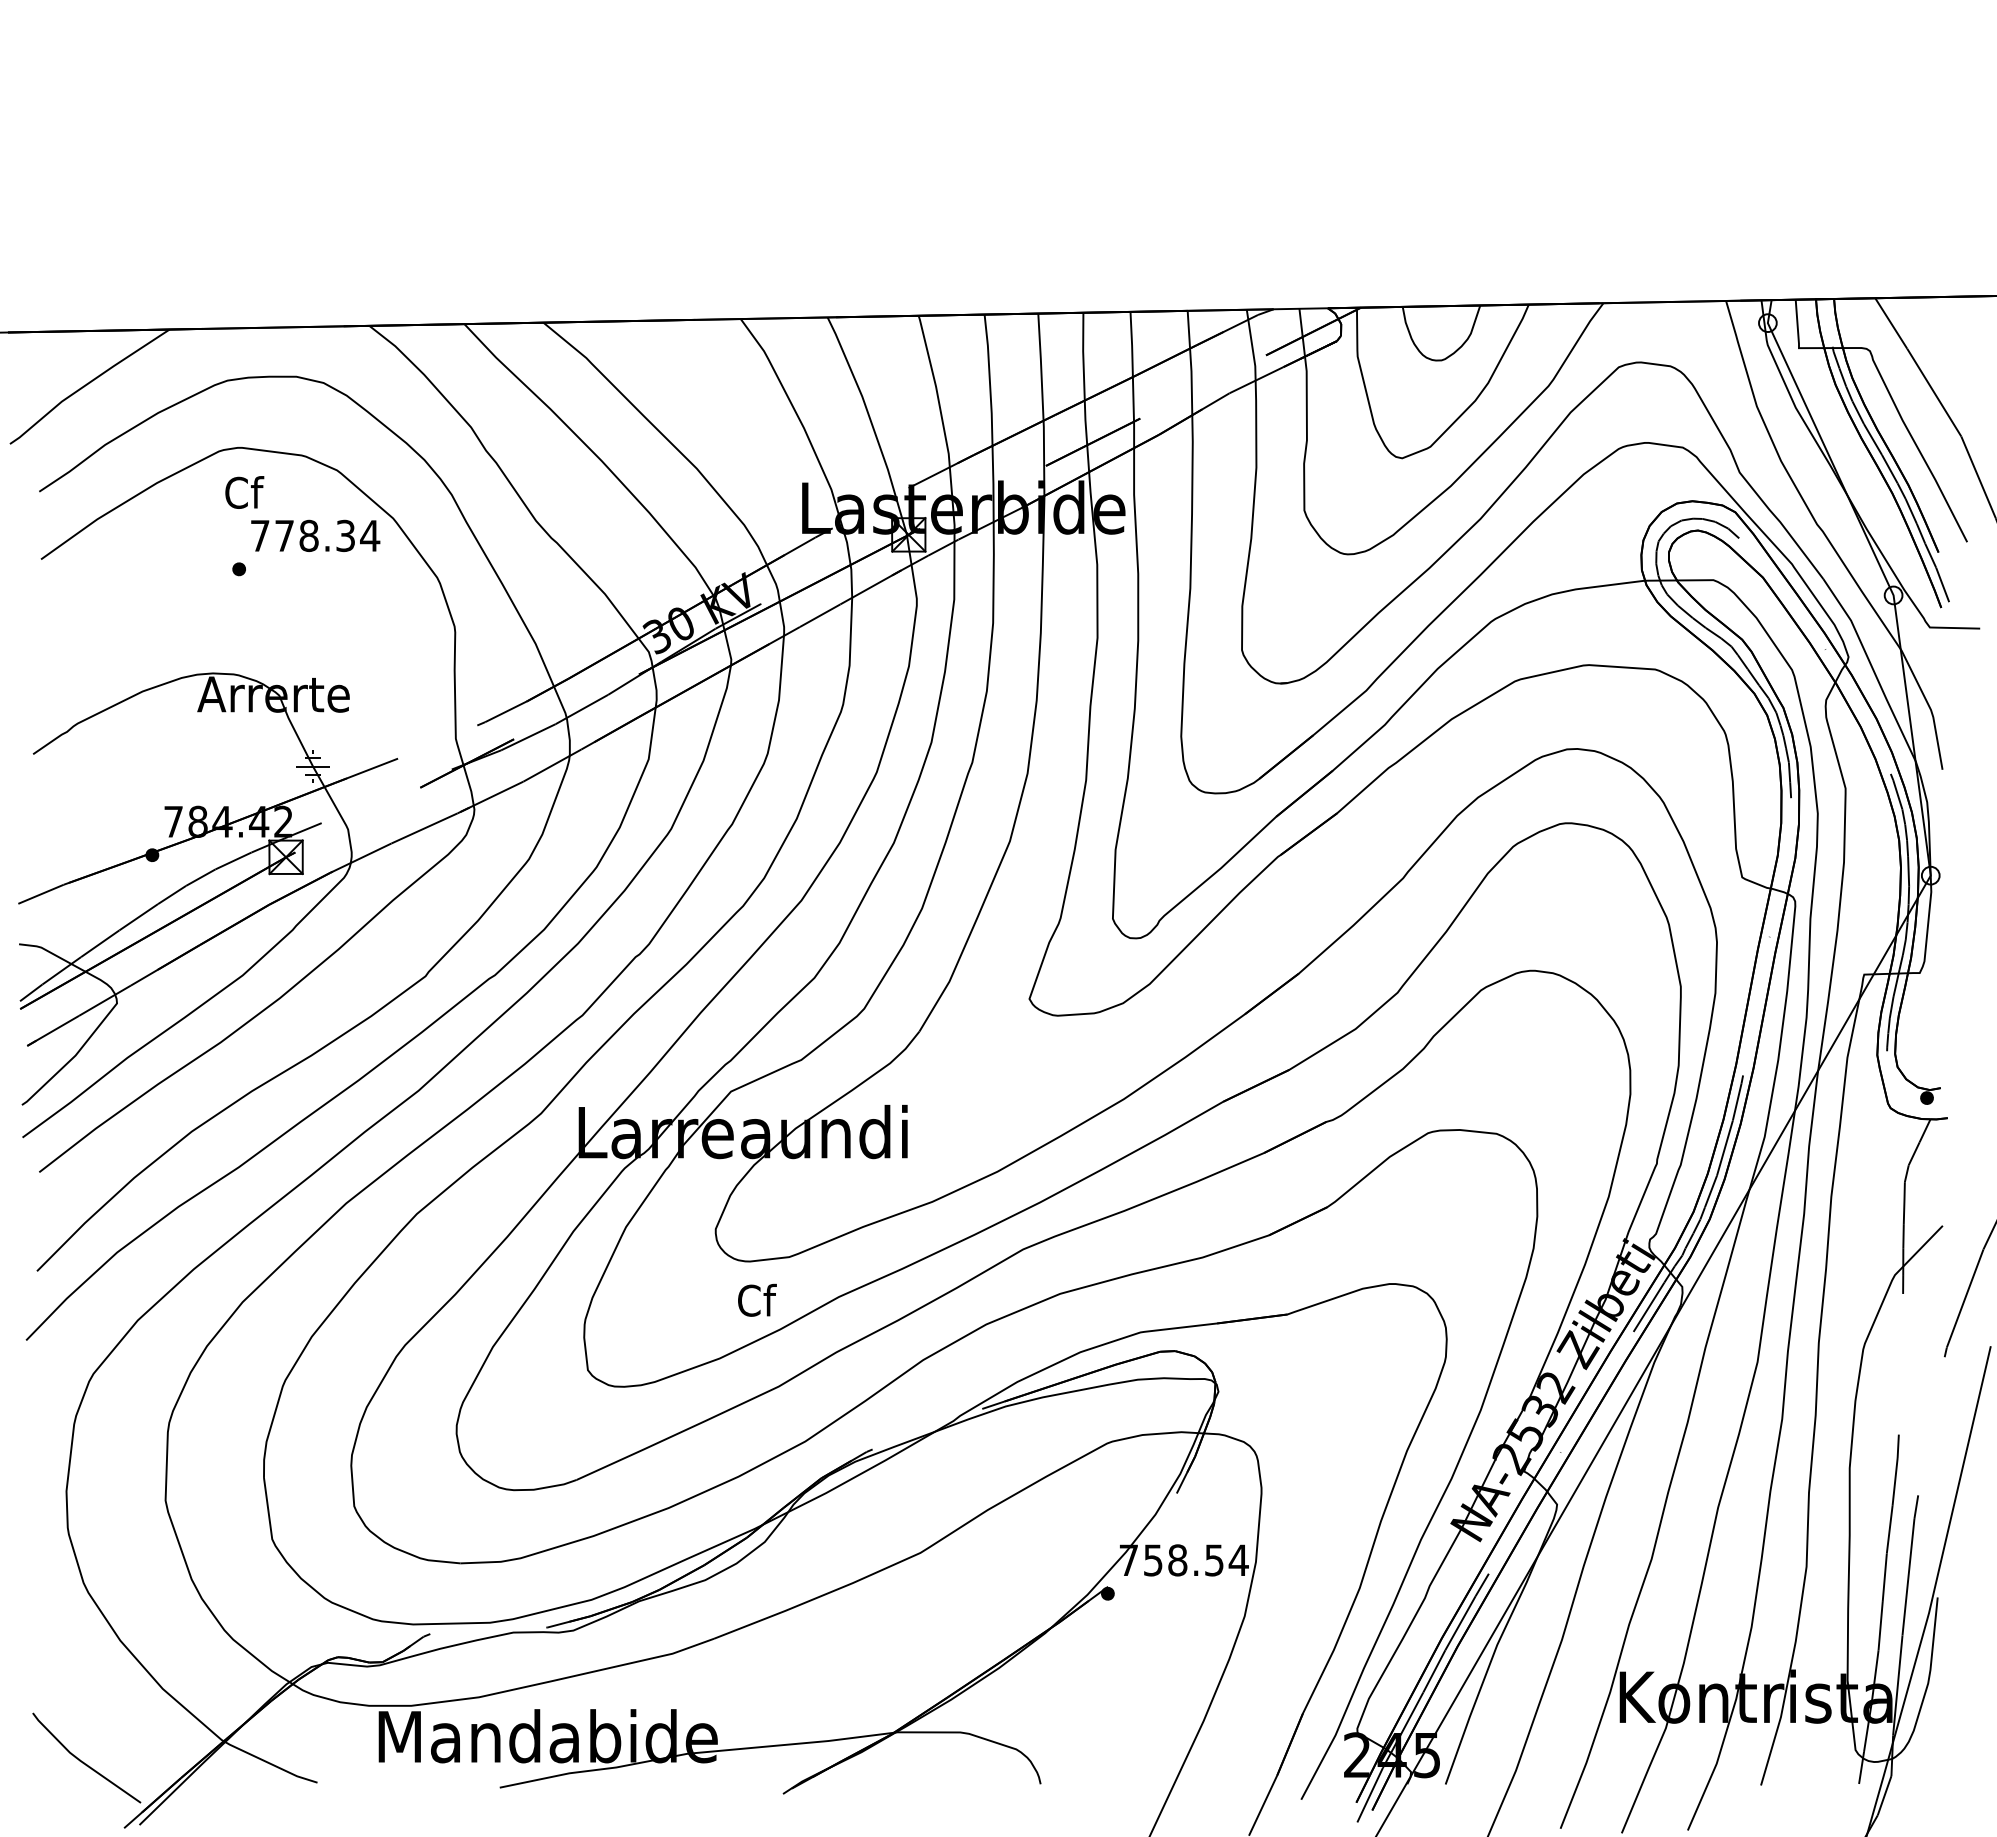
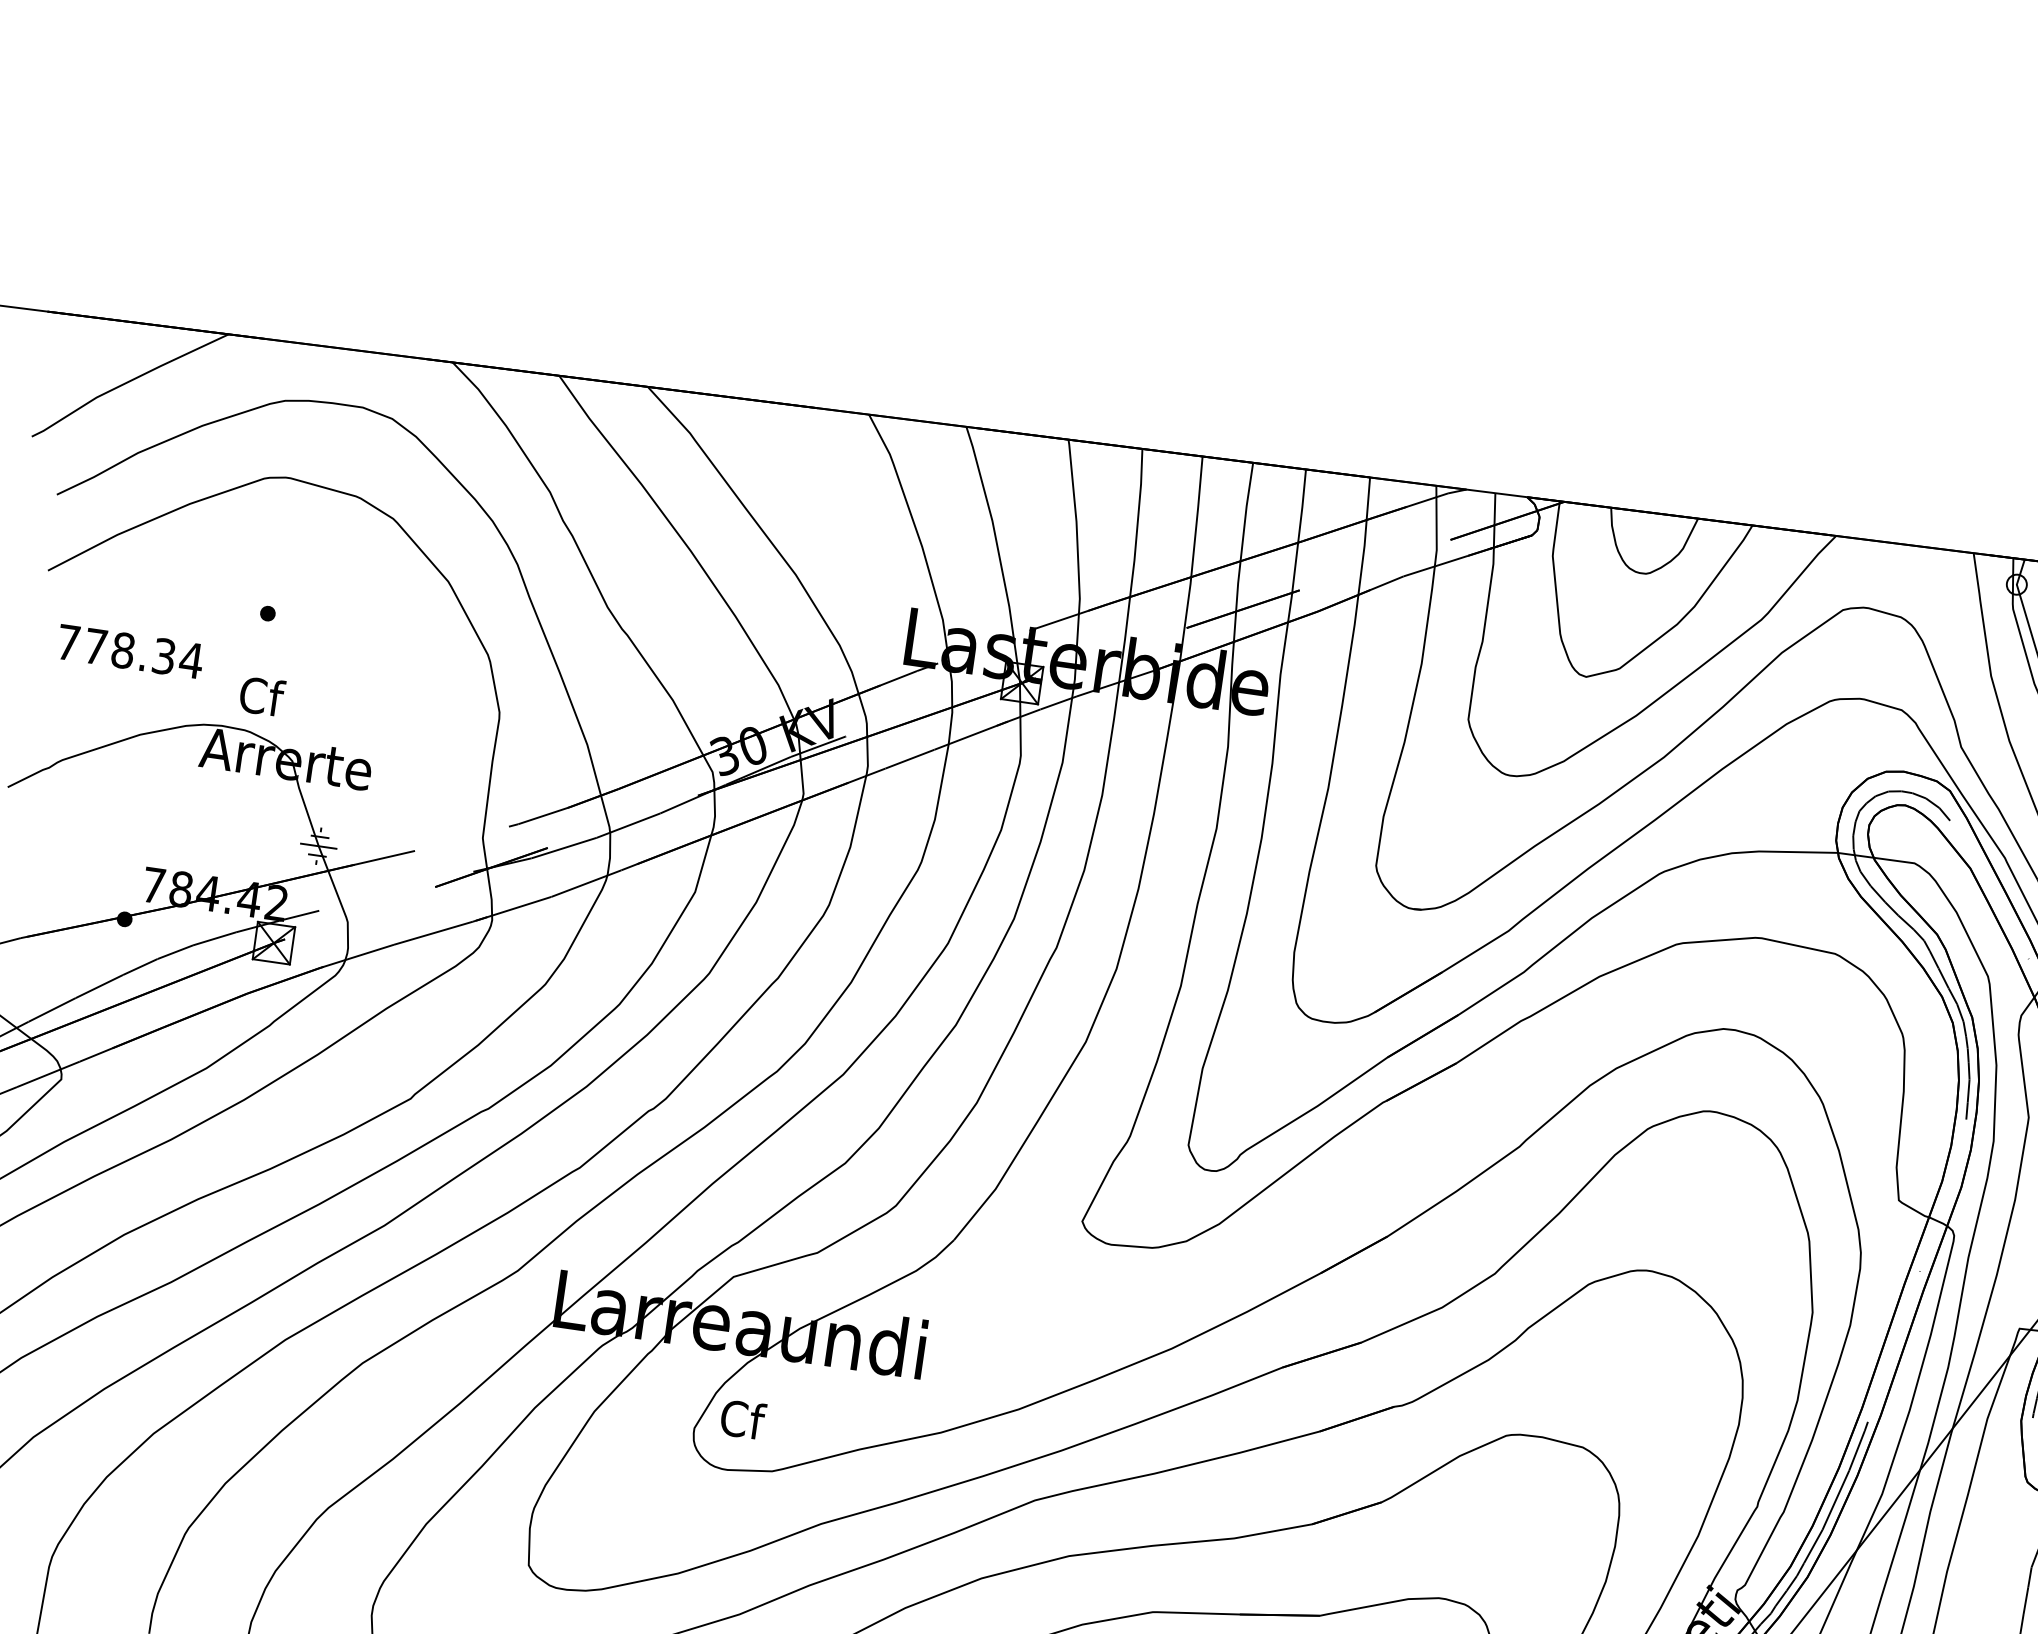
text: (244, 492) -> (262, 696), moved
text: (315, 535) -> (130, 651), moved
text: (757, 1299) -> (743, 1418), moved

